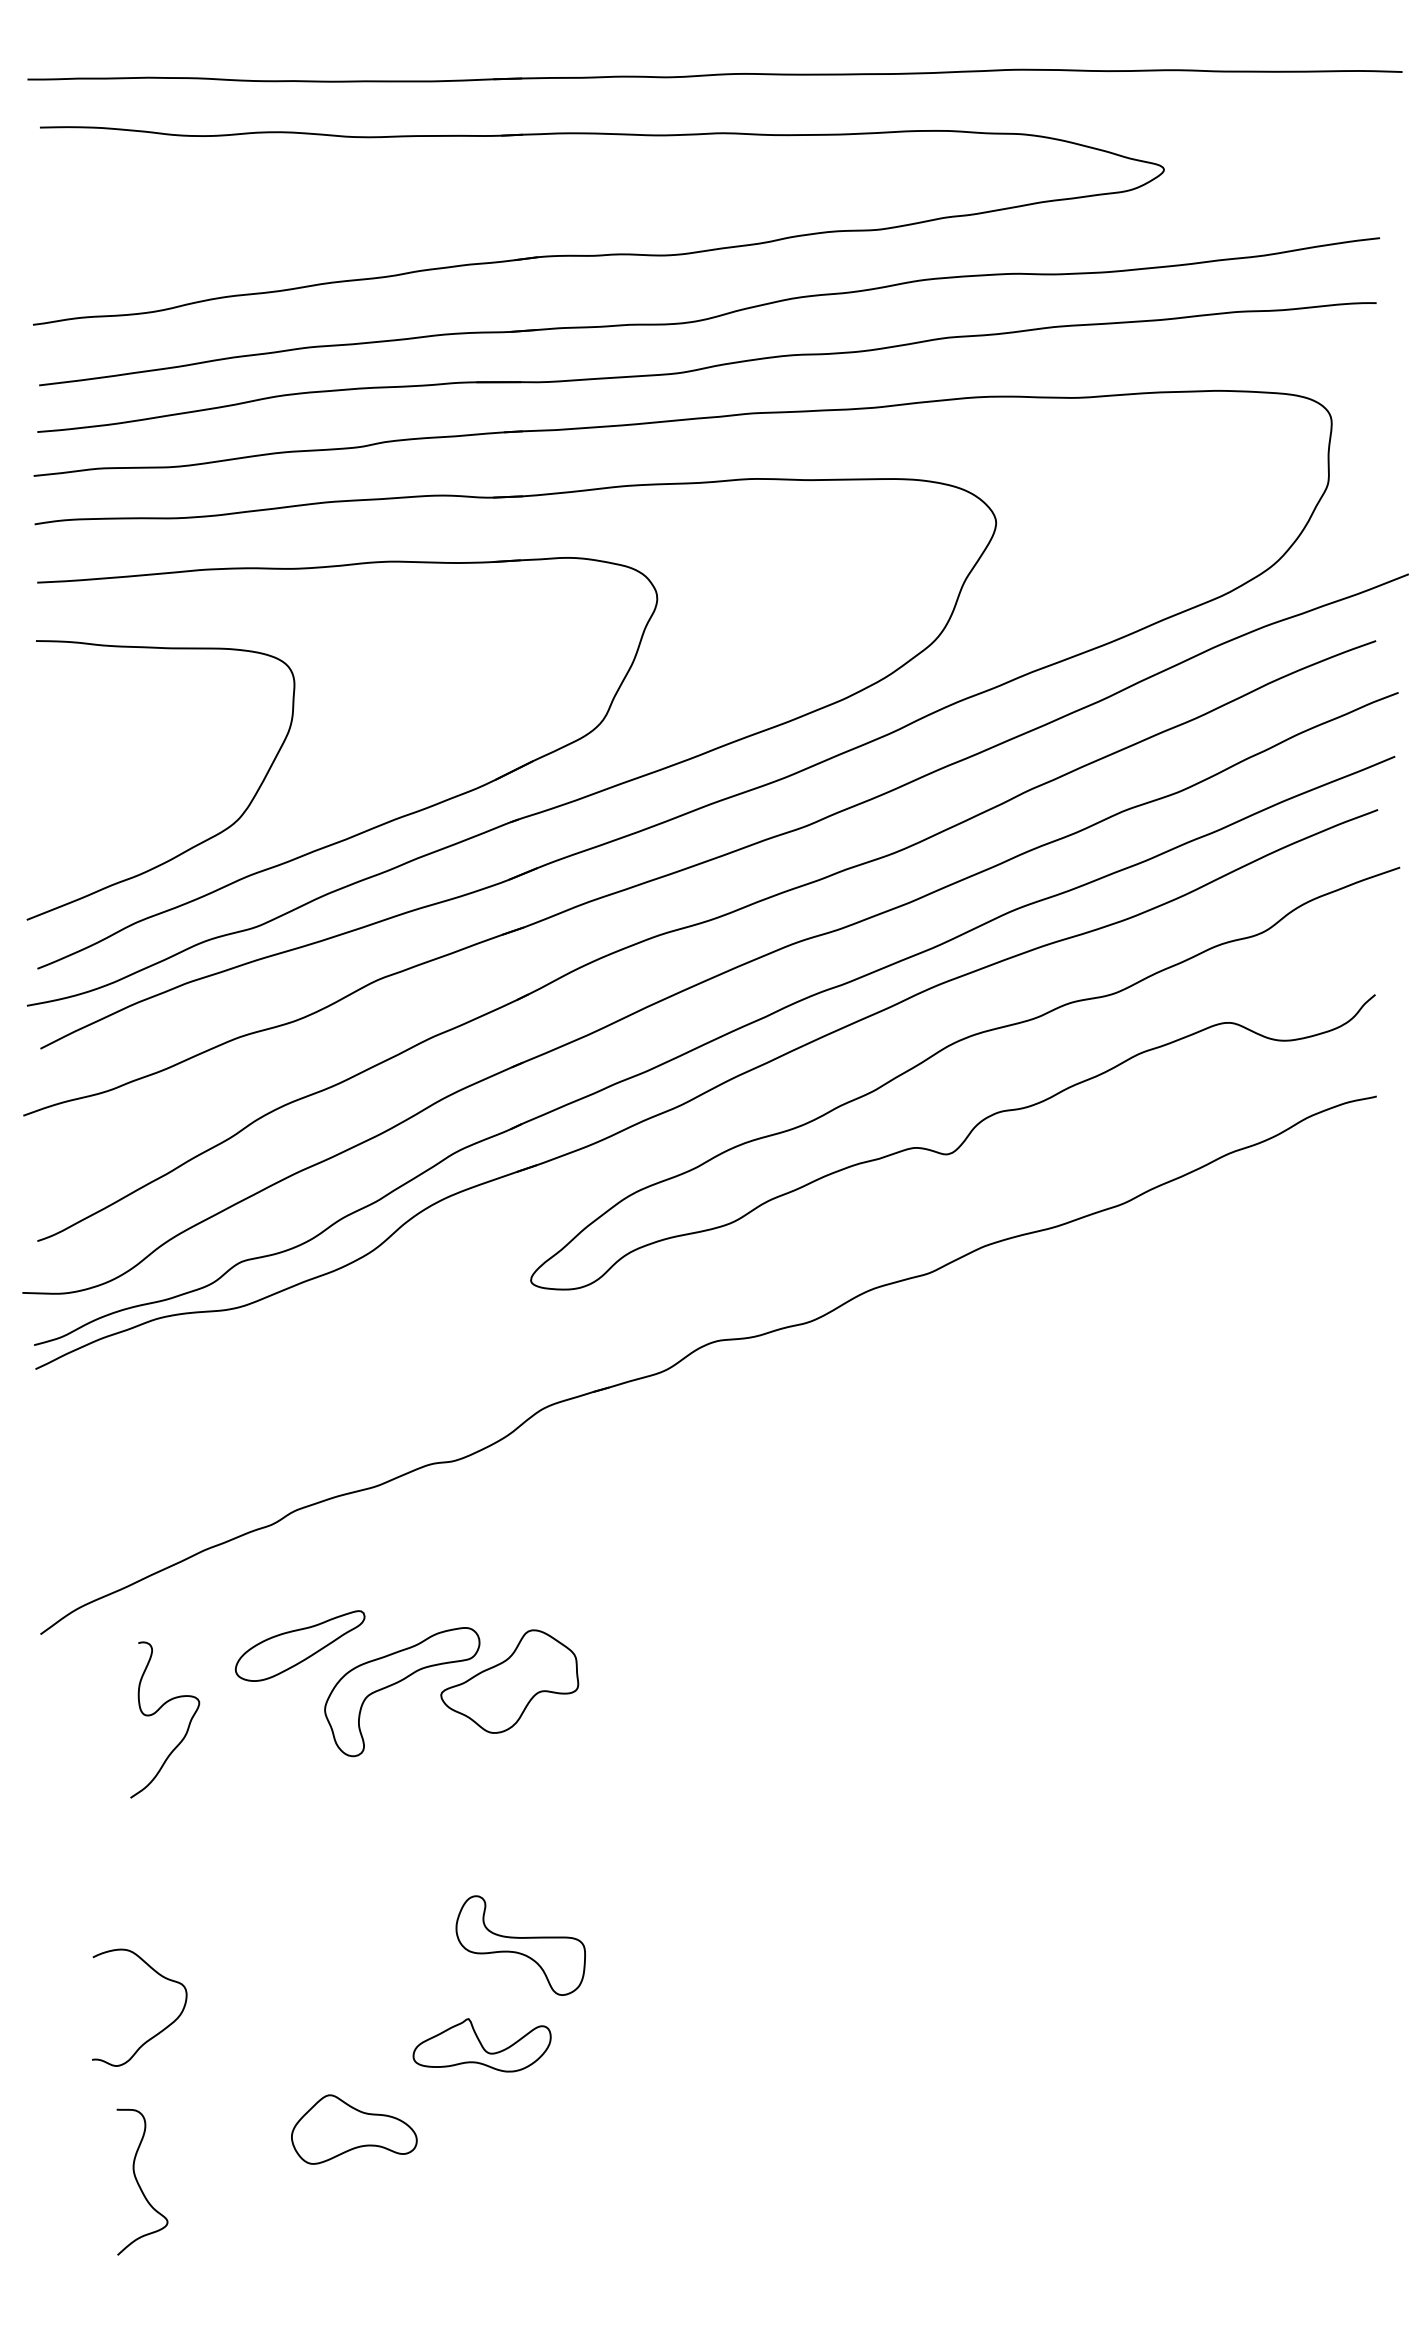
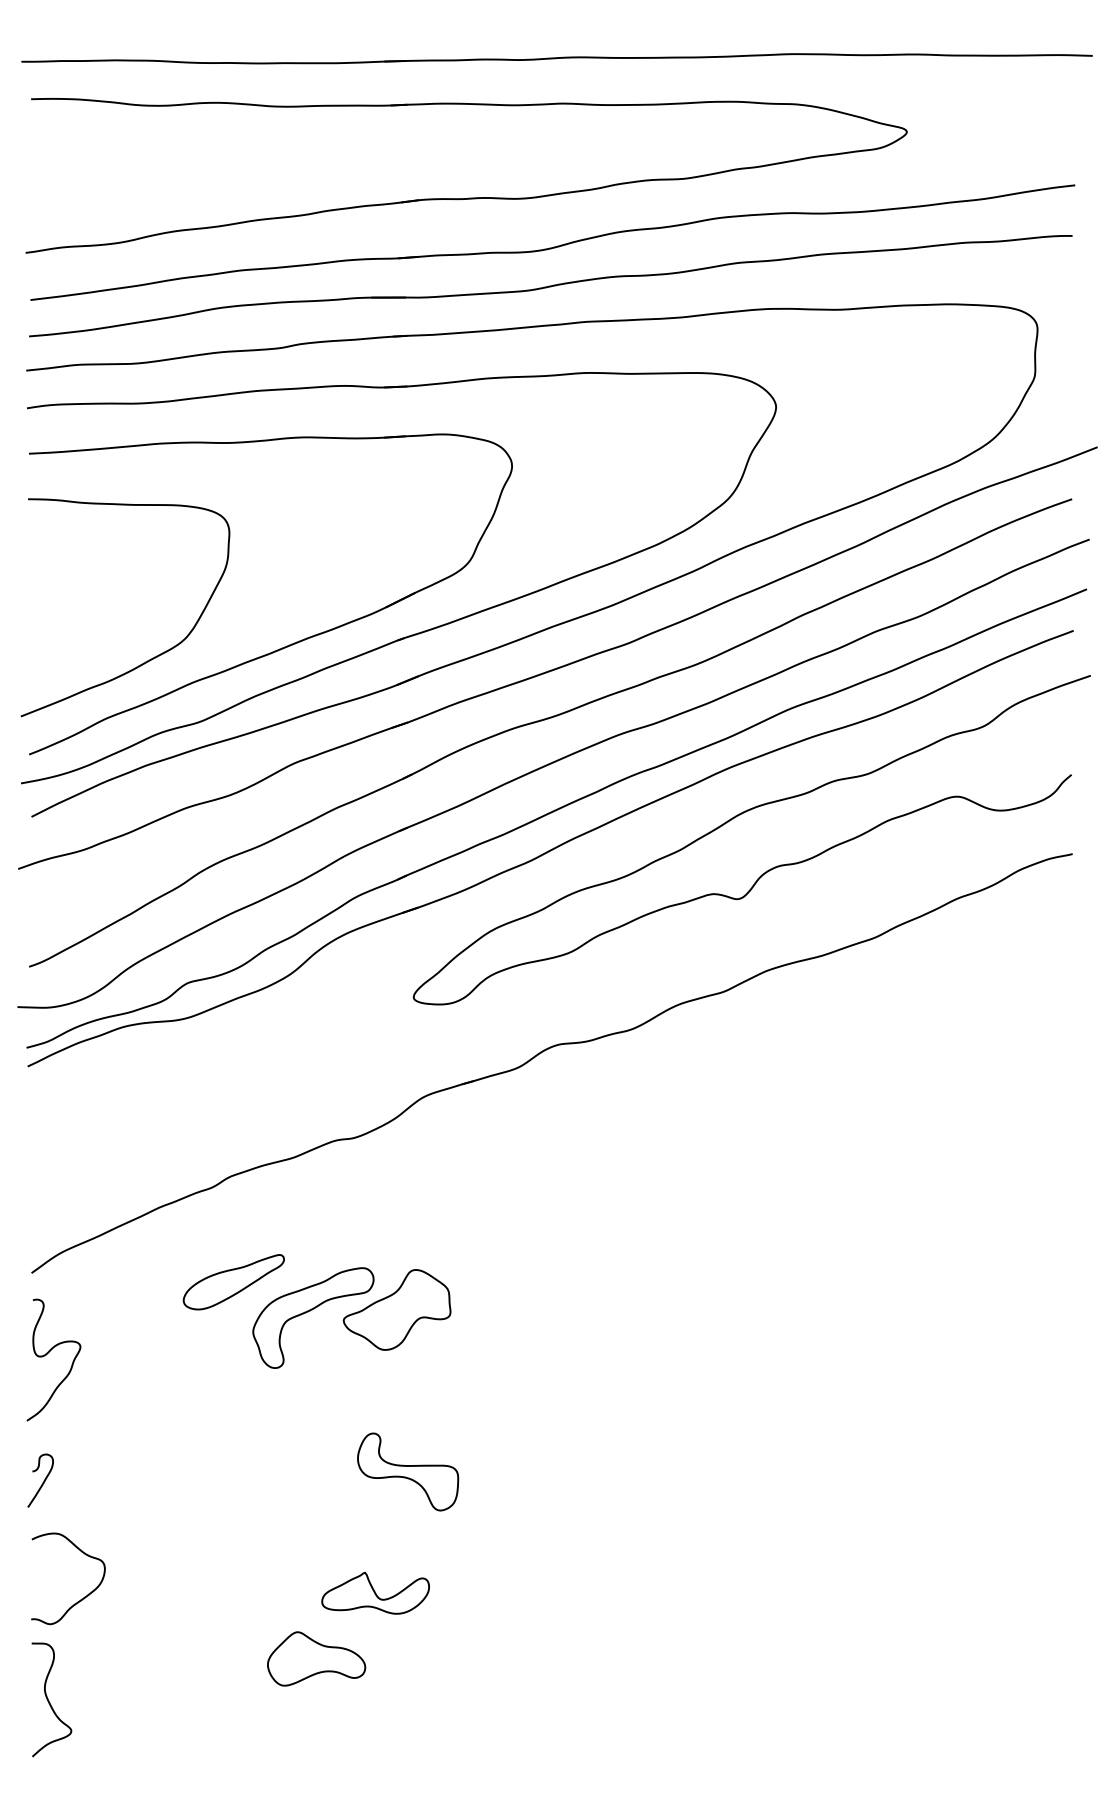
curve: (158, 1711) -> (48, 1353), moved
curve: (55, 1902) -> (43, 1482), added
part: (520, 1945) -> (407, 1471), moved
curve: (156, 2033) -> (81, 1598), moved
part: (354, 2129) -> (316, 1658), moved
curve: (139, 2183) -> (49, 1700), moved

